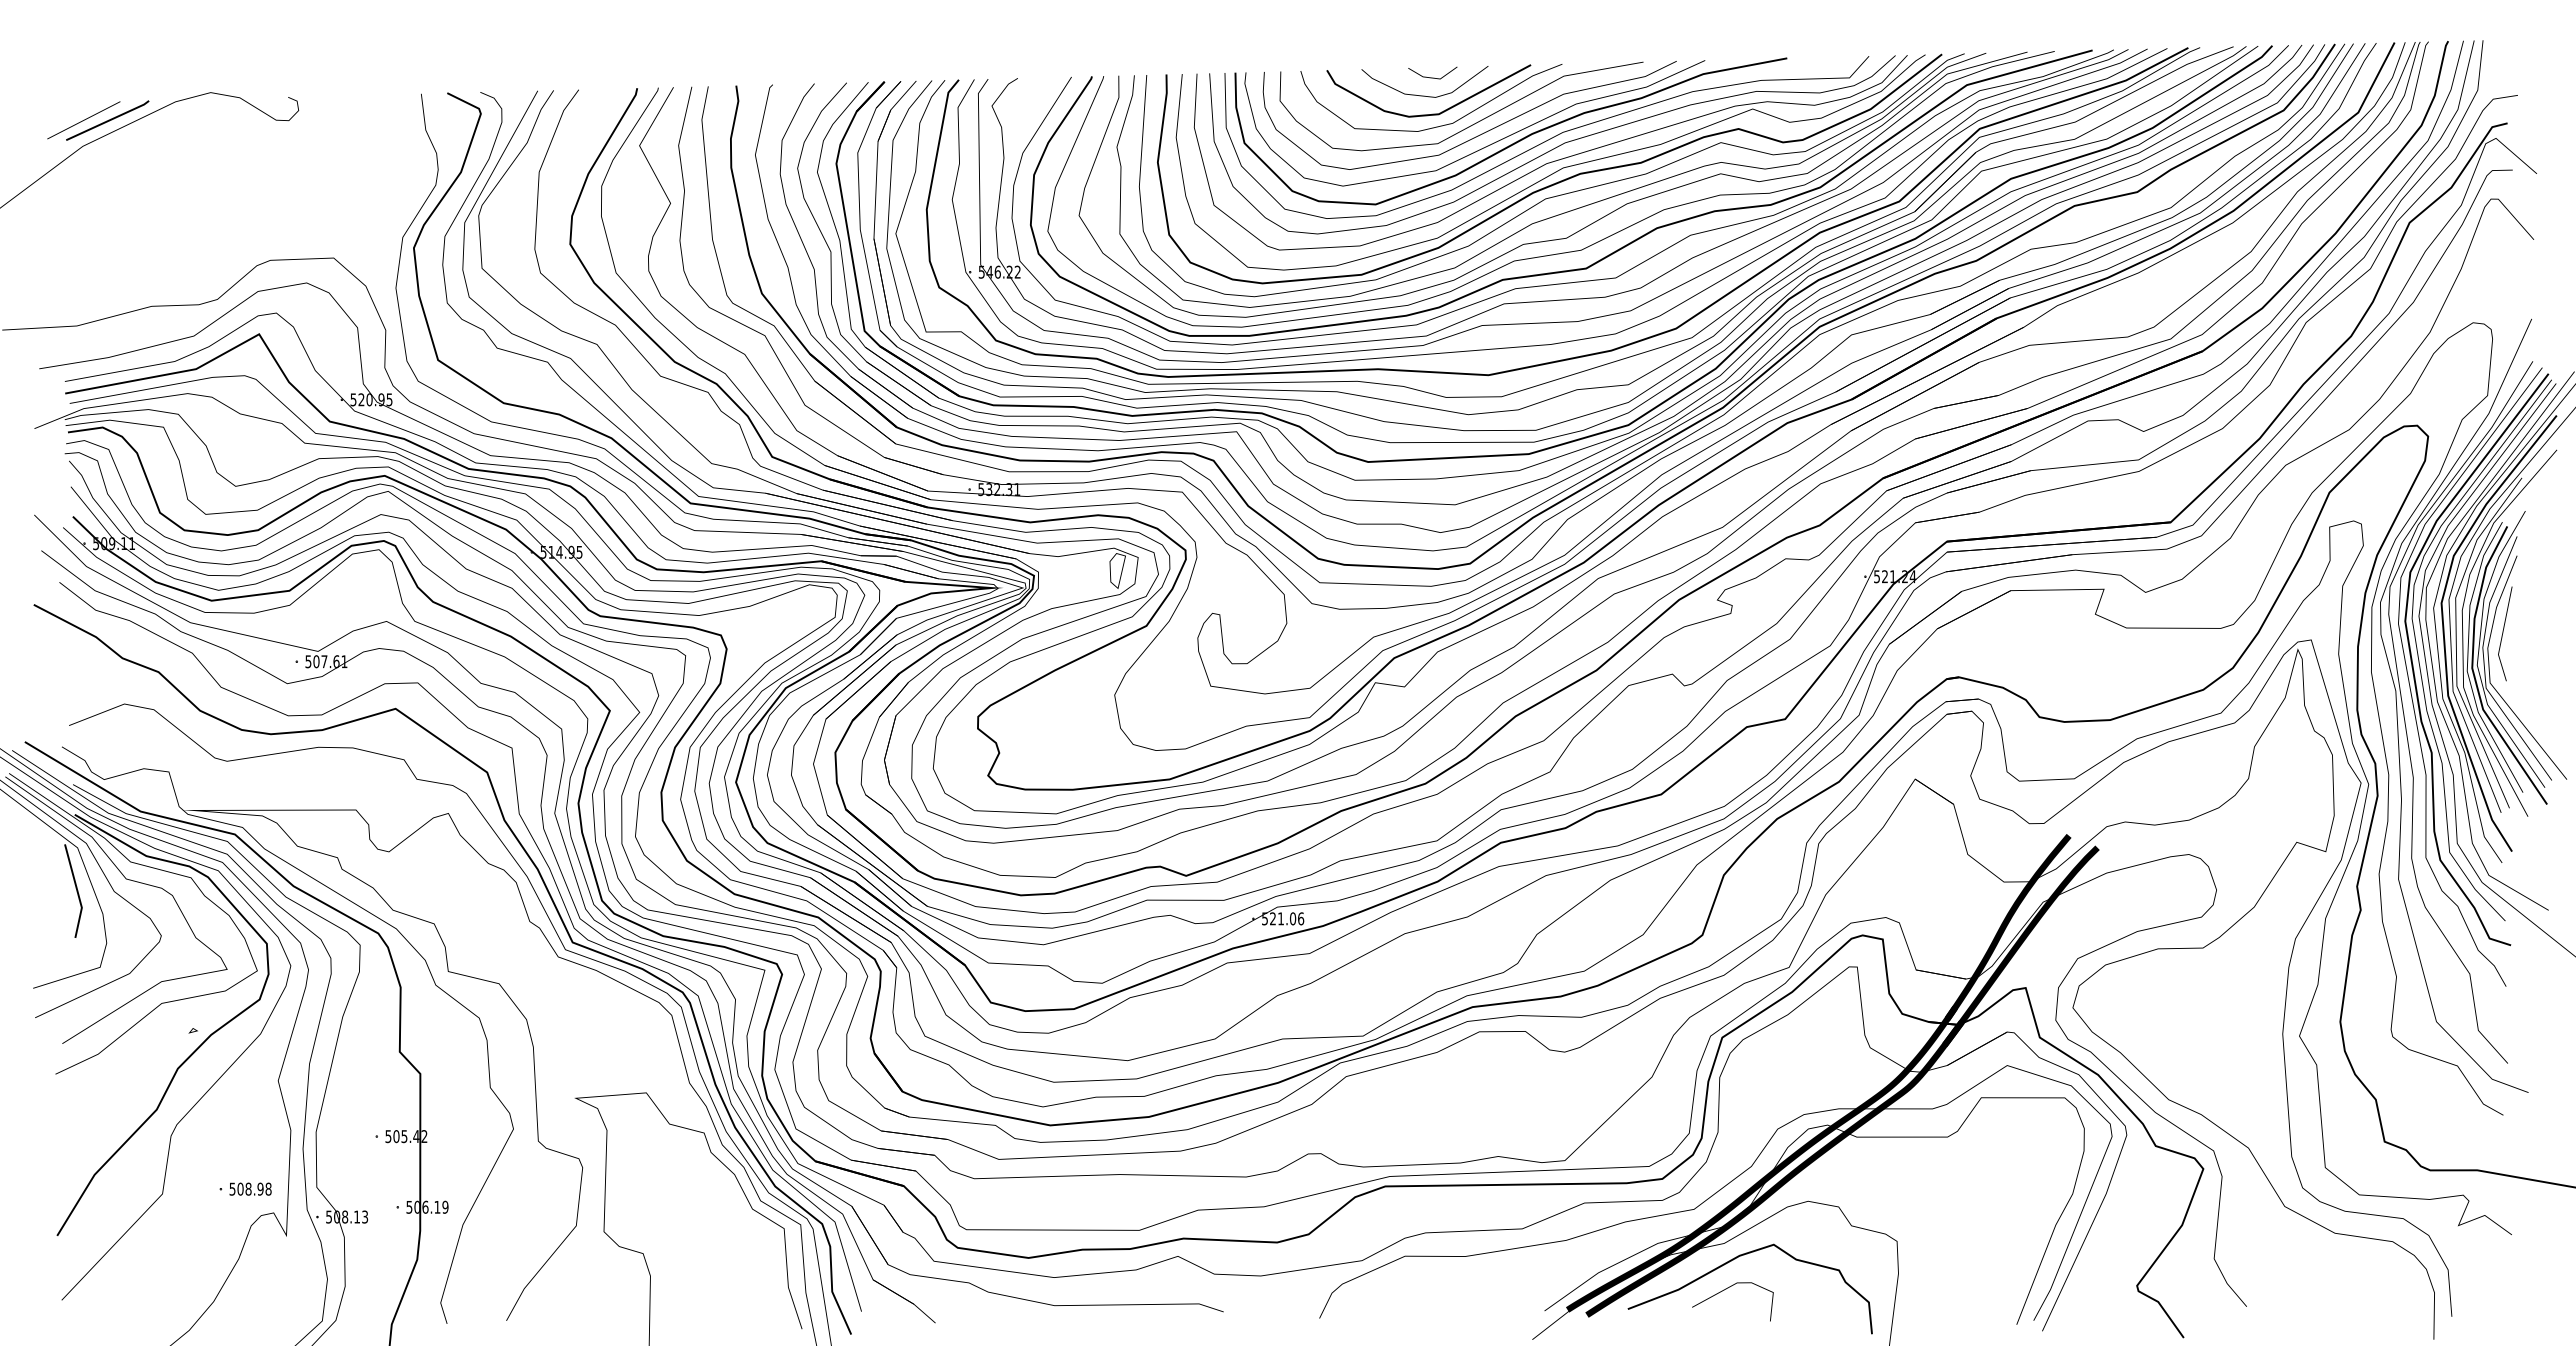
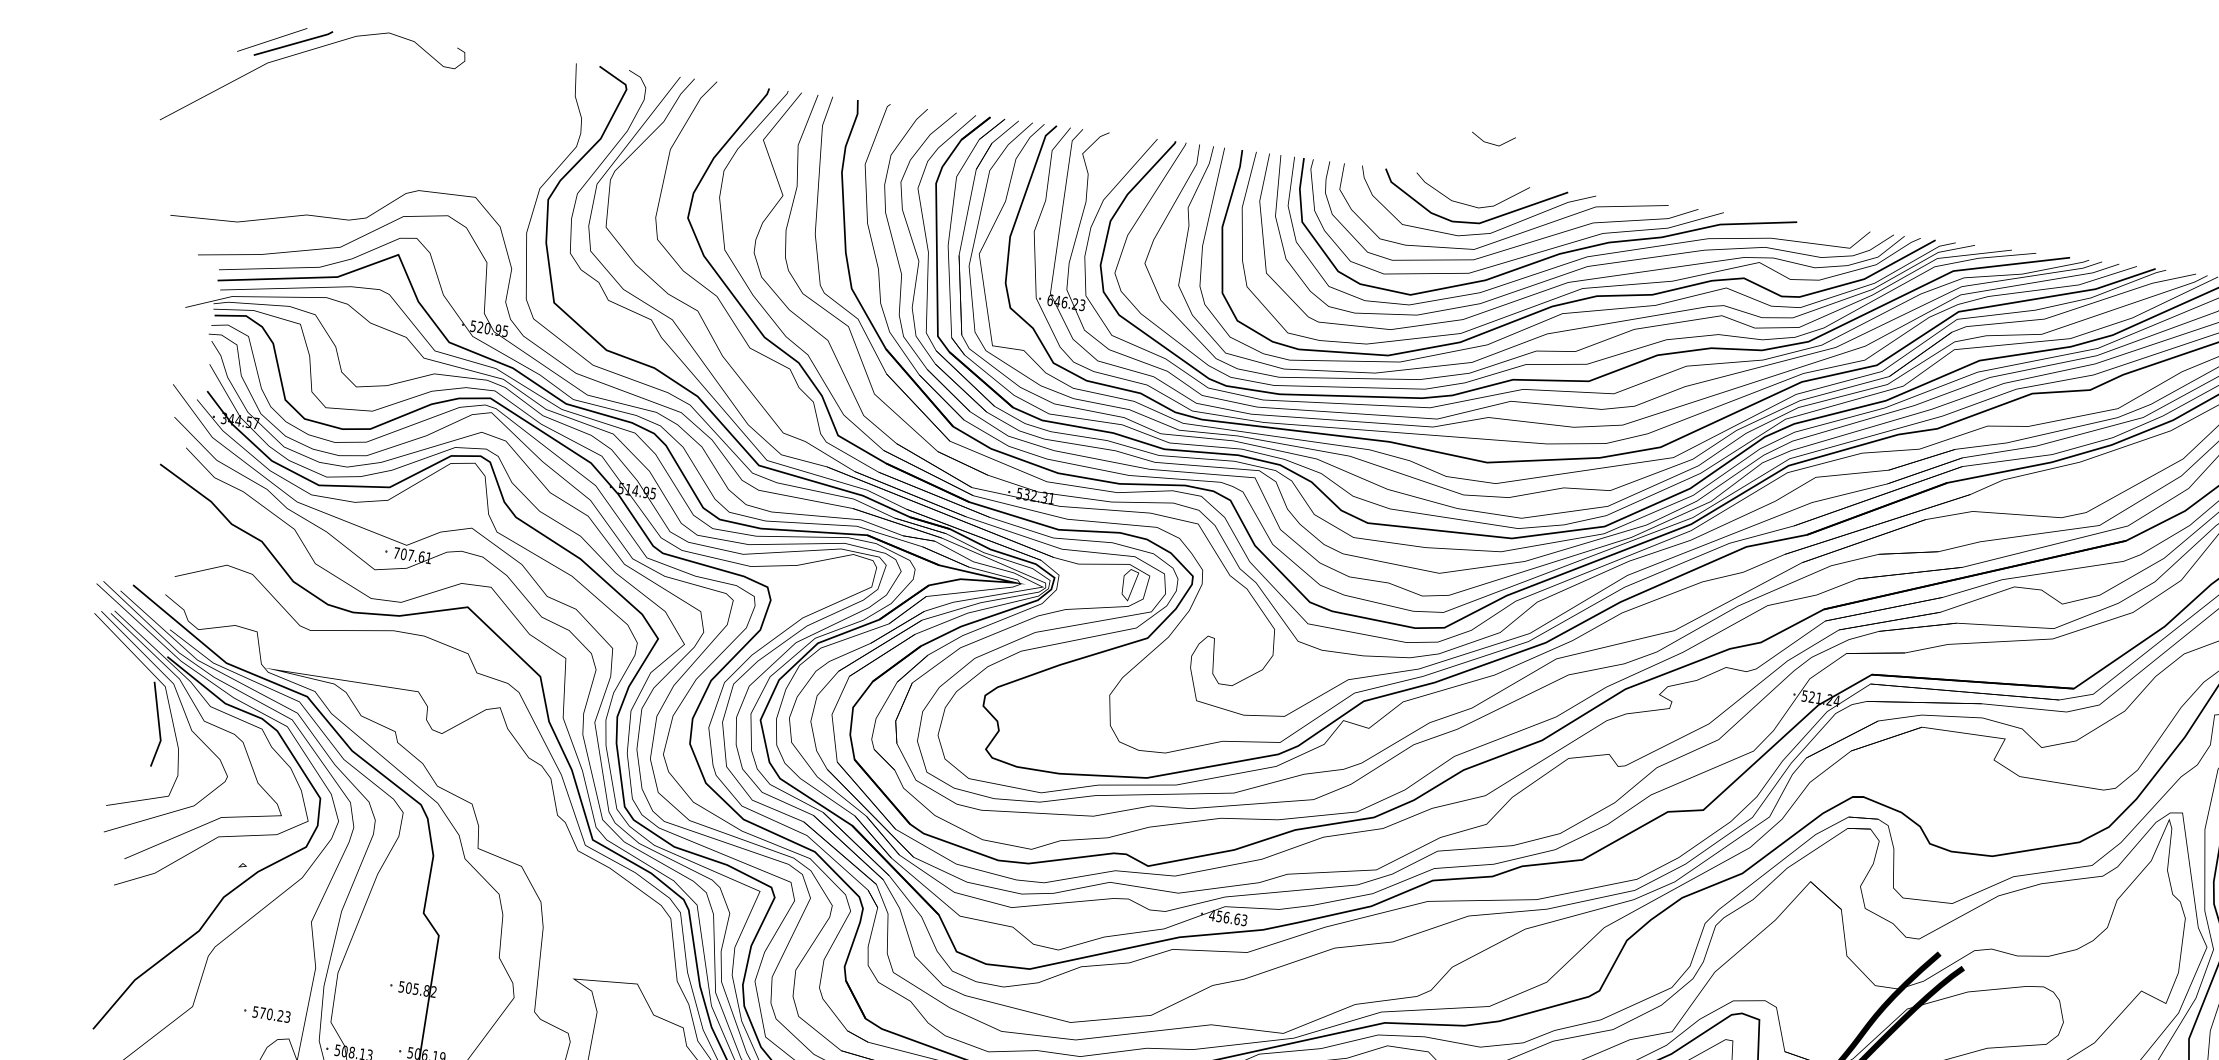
line: (1432, 77) -> (1492, 143), moved
text: (999, 271) -> (1066, 302), 546.22 -> 646.23
text: (114, 543) -> (240, 420), 509.11 -> 344.57
text: (308, 661) -> (396, 552), 507.61 -> 707.61
text: (1282, 918) -> (1227, 917), 521.06 -> 456.63
text: (416, 1136) -> (426, 990), 505.42 -> 505.82
text: (254, 1188) -> (275, 1014), 508.98 -> 570.23

